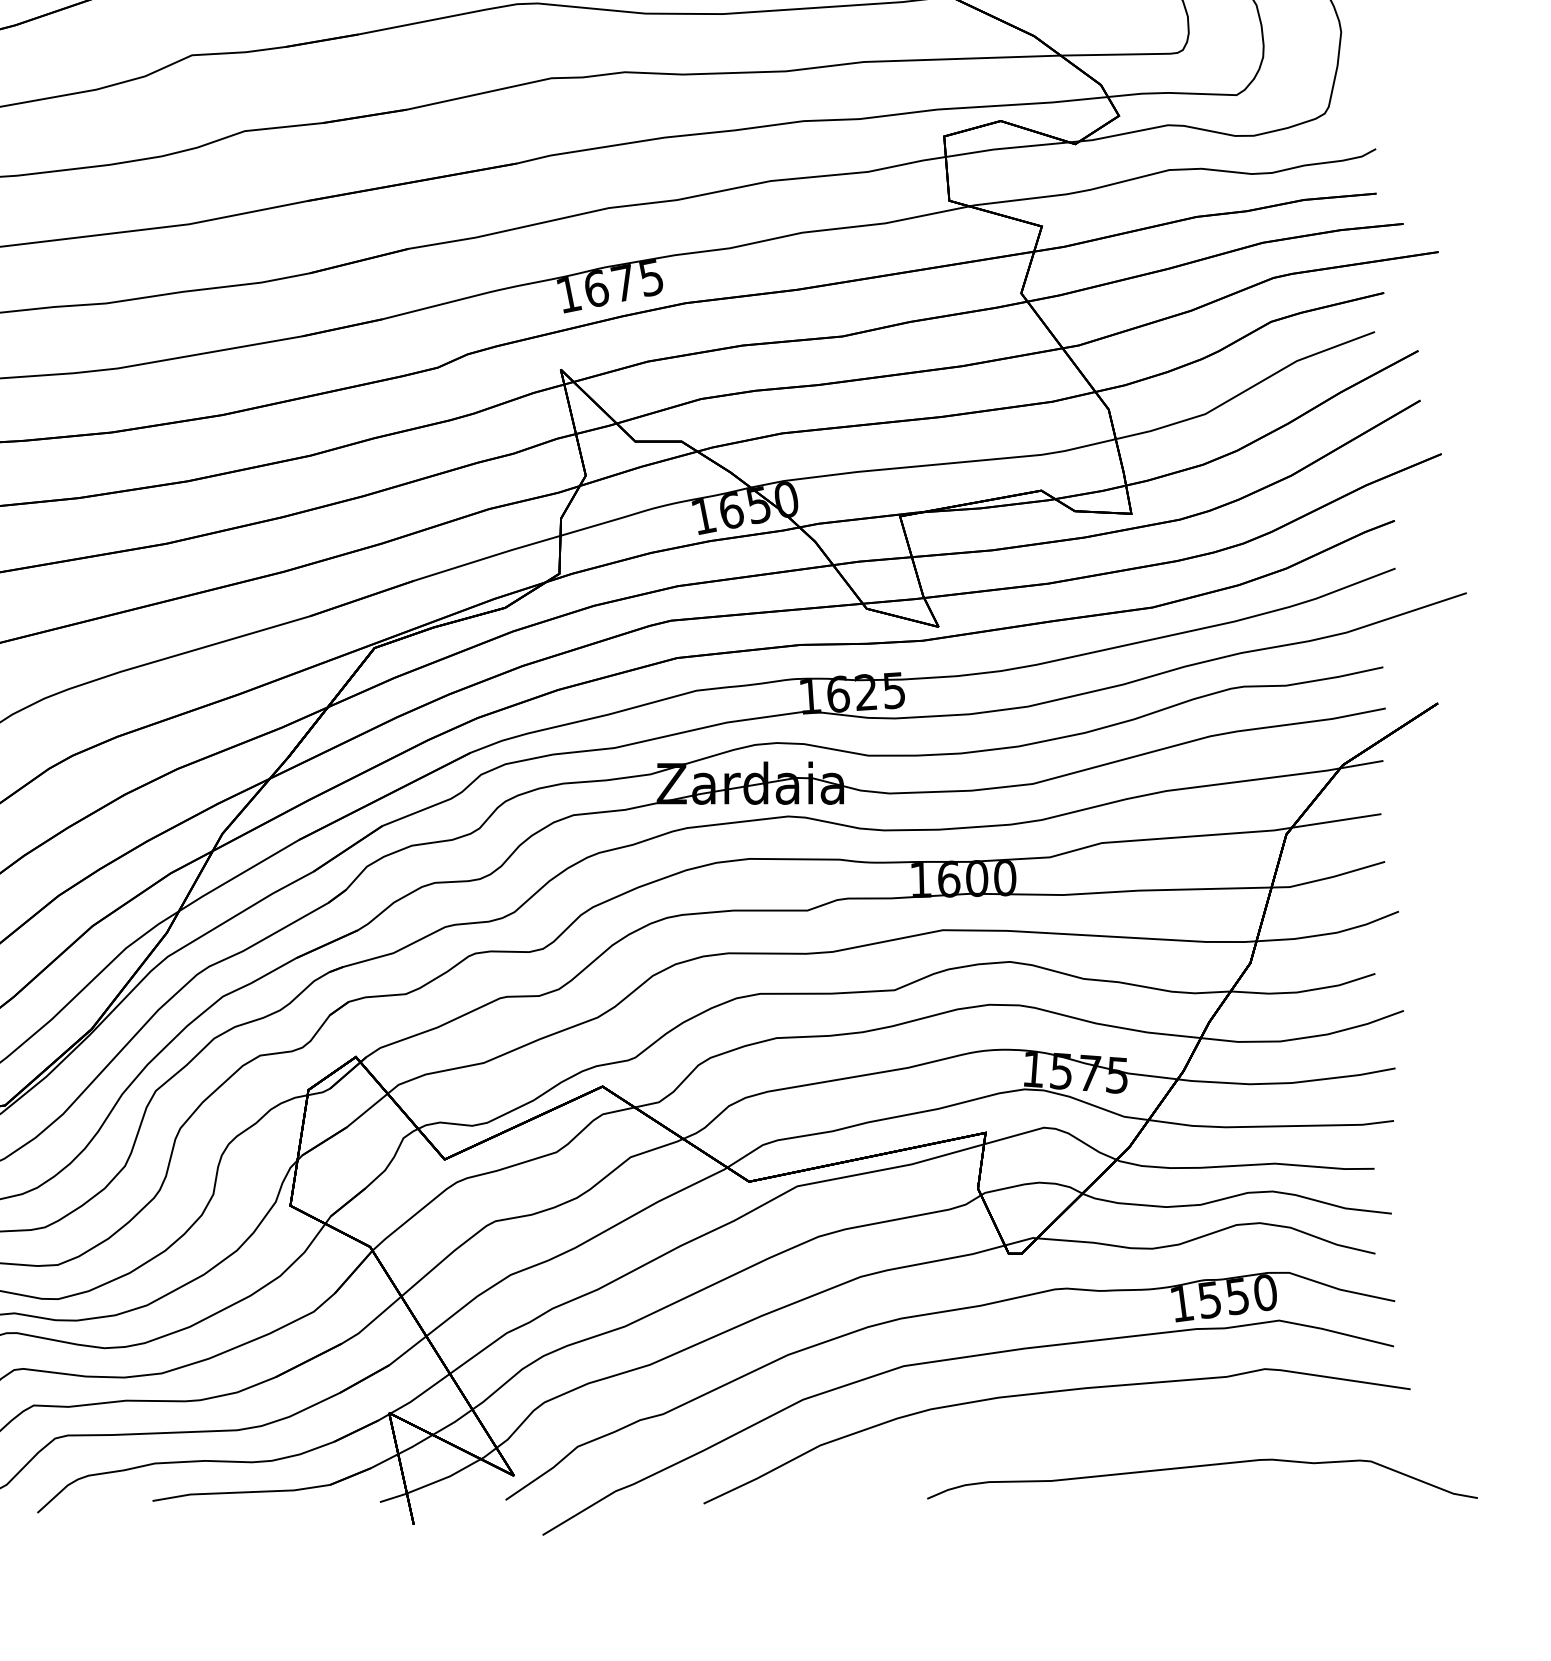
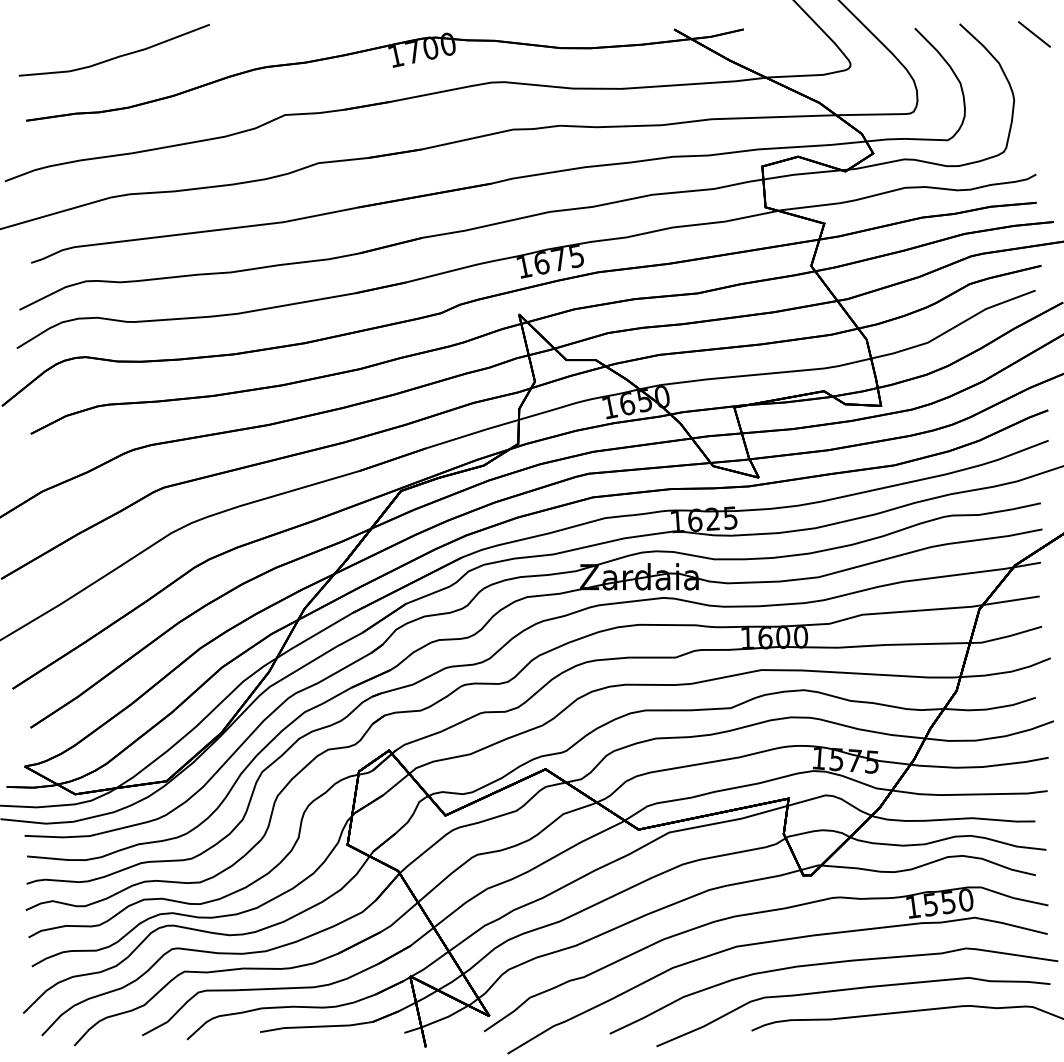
part: (1081, 1435) -> (849, 990), added

